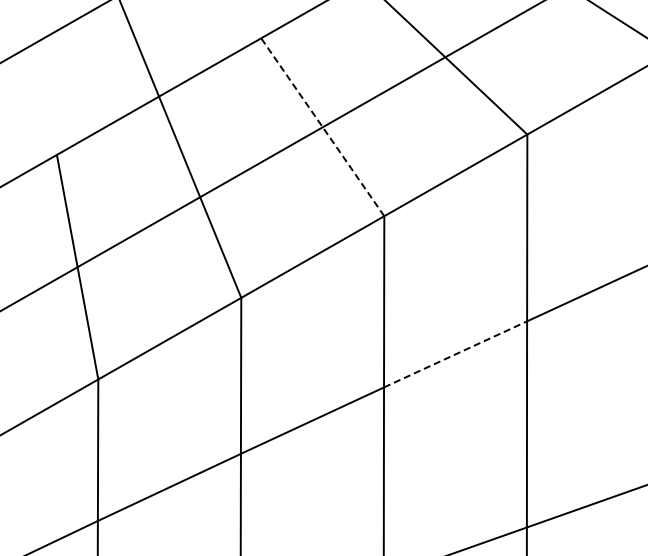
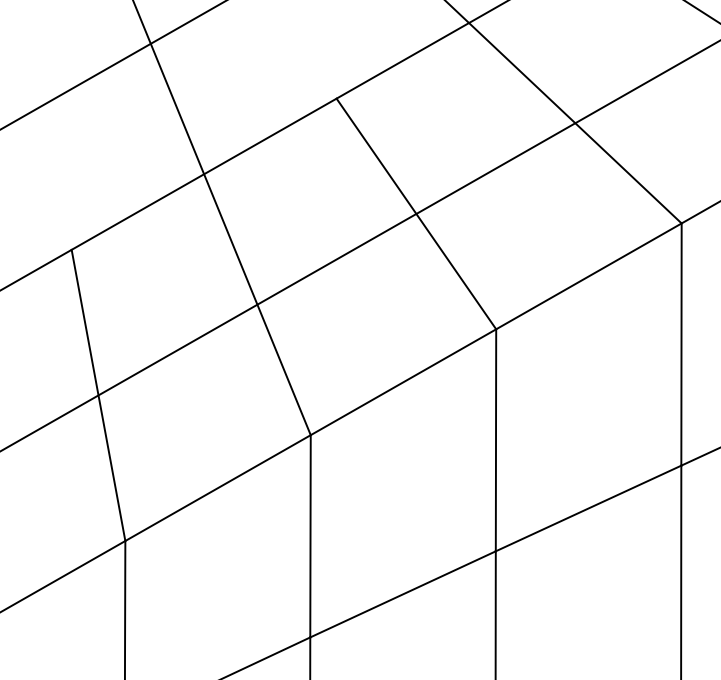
line: (322, 126) -> (416, 212), dashed -> solid
line: (455, 354) -> (588, 508), dashed -> solid

